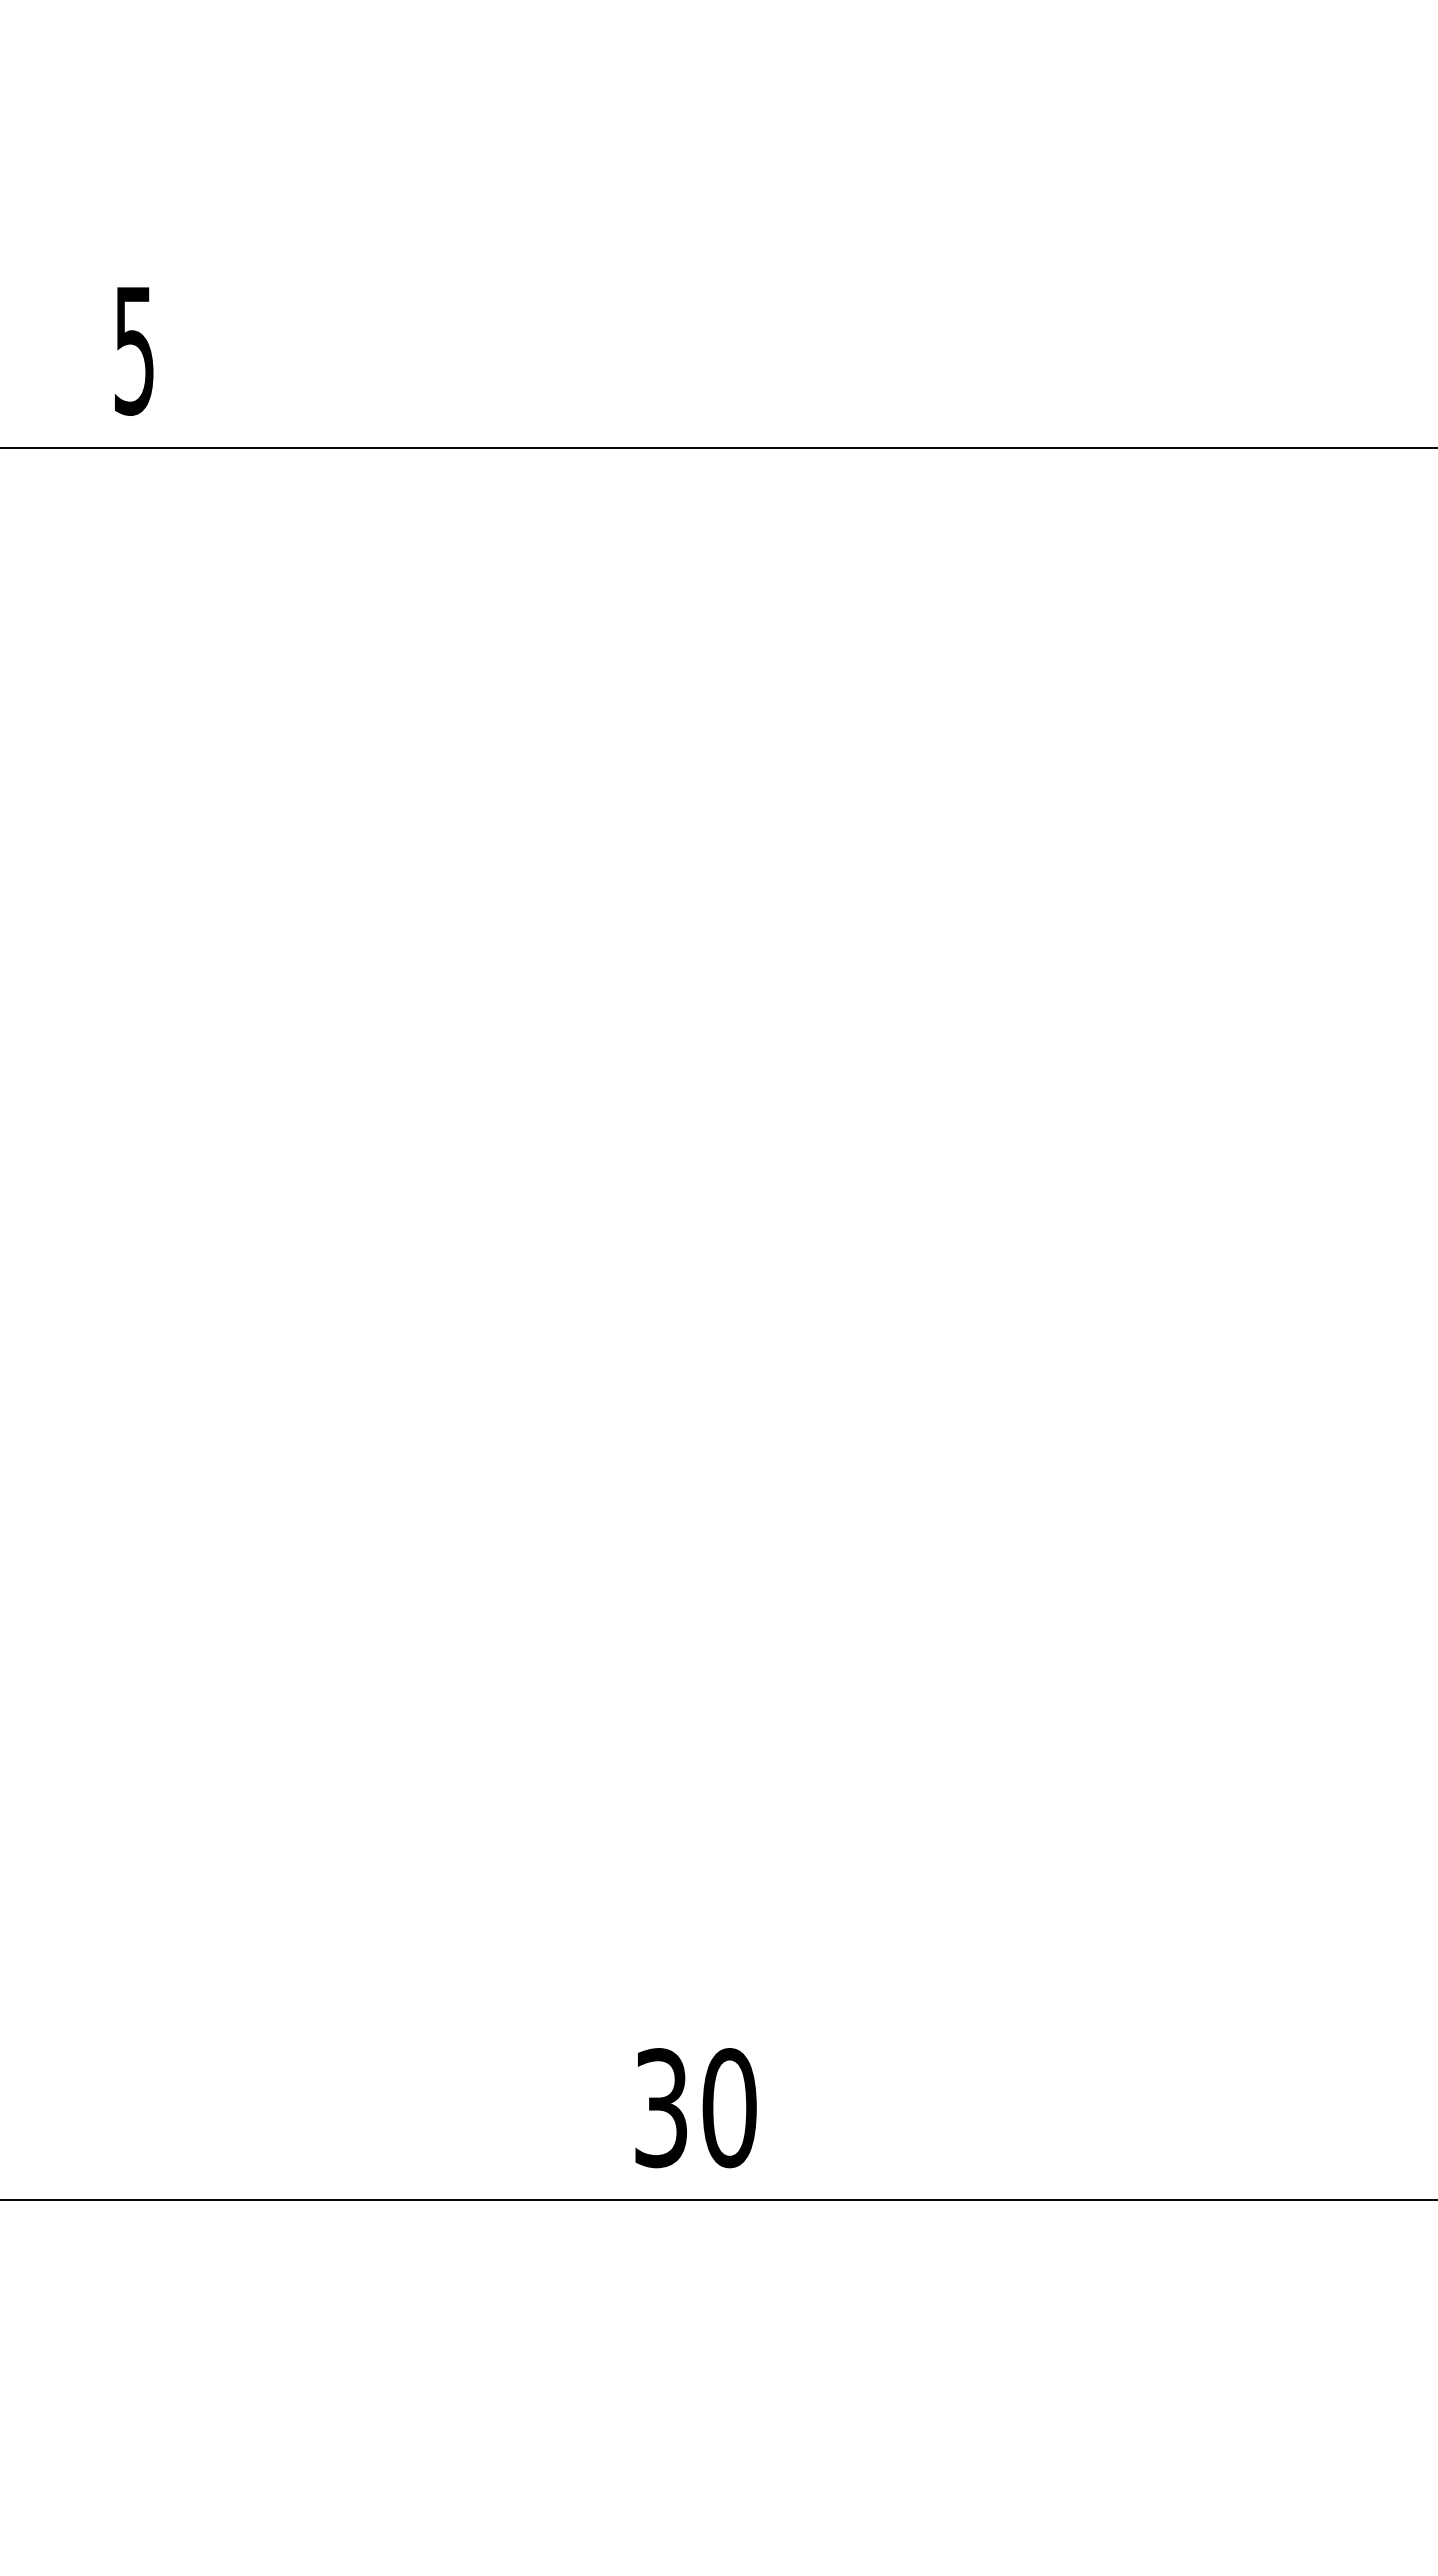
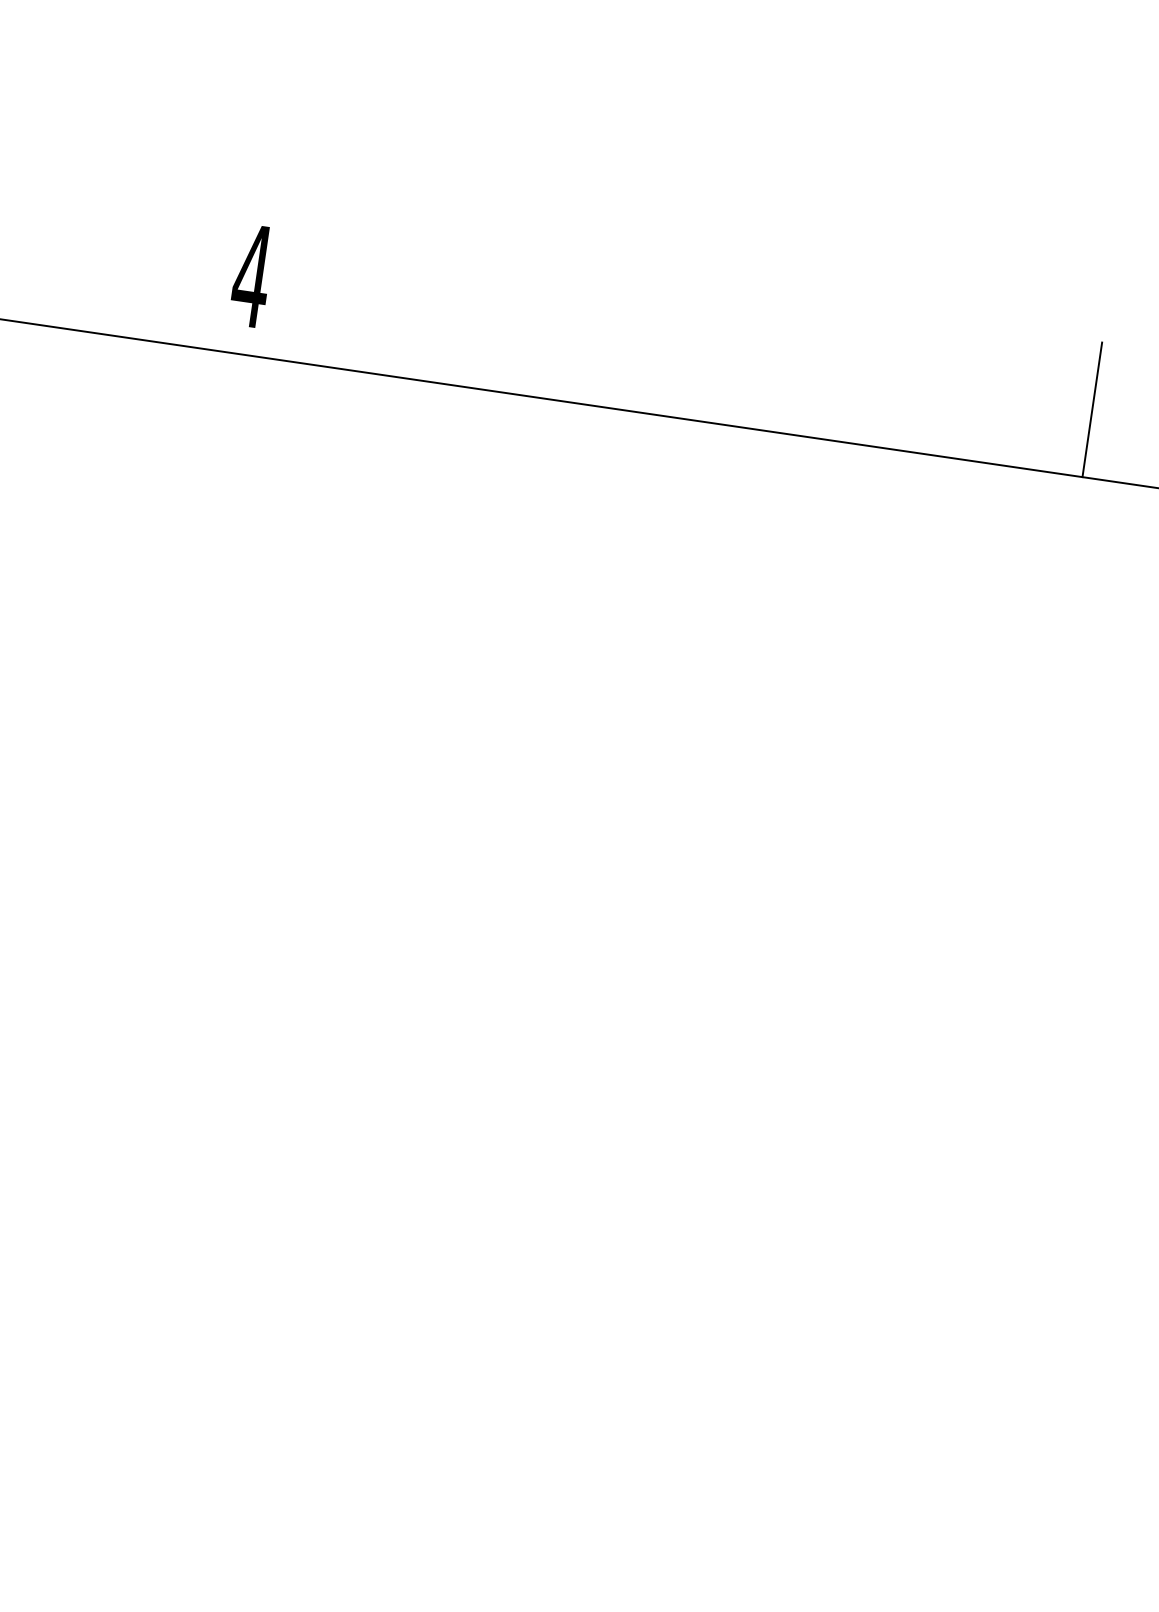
text: (133, 351) -> (251, 276), 5 -> 4
line: (1187, 364) -> (1092, 410), added

